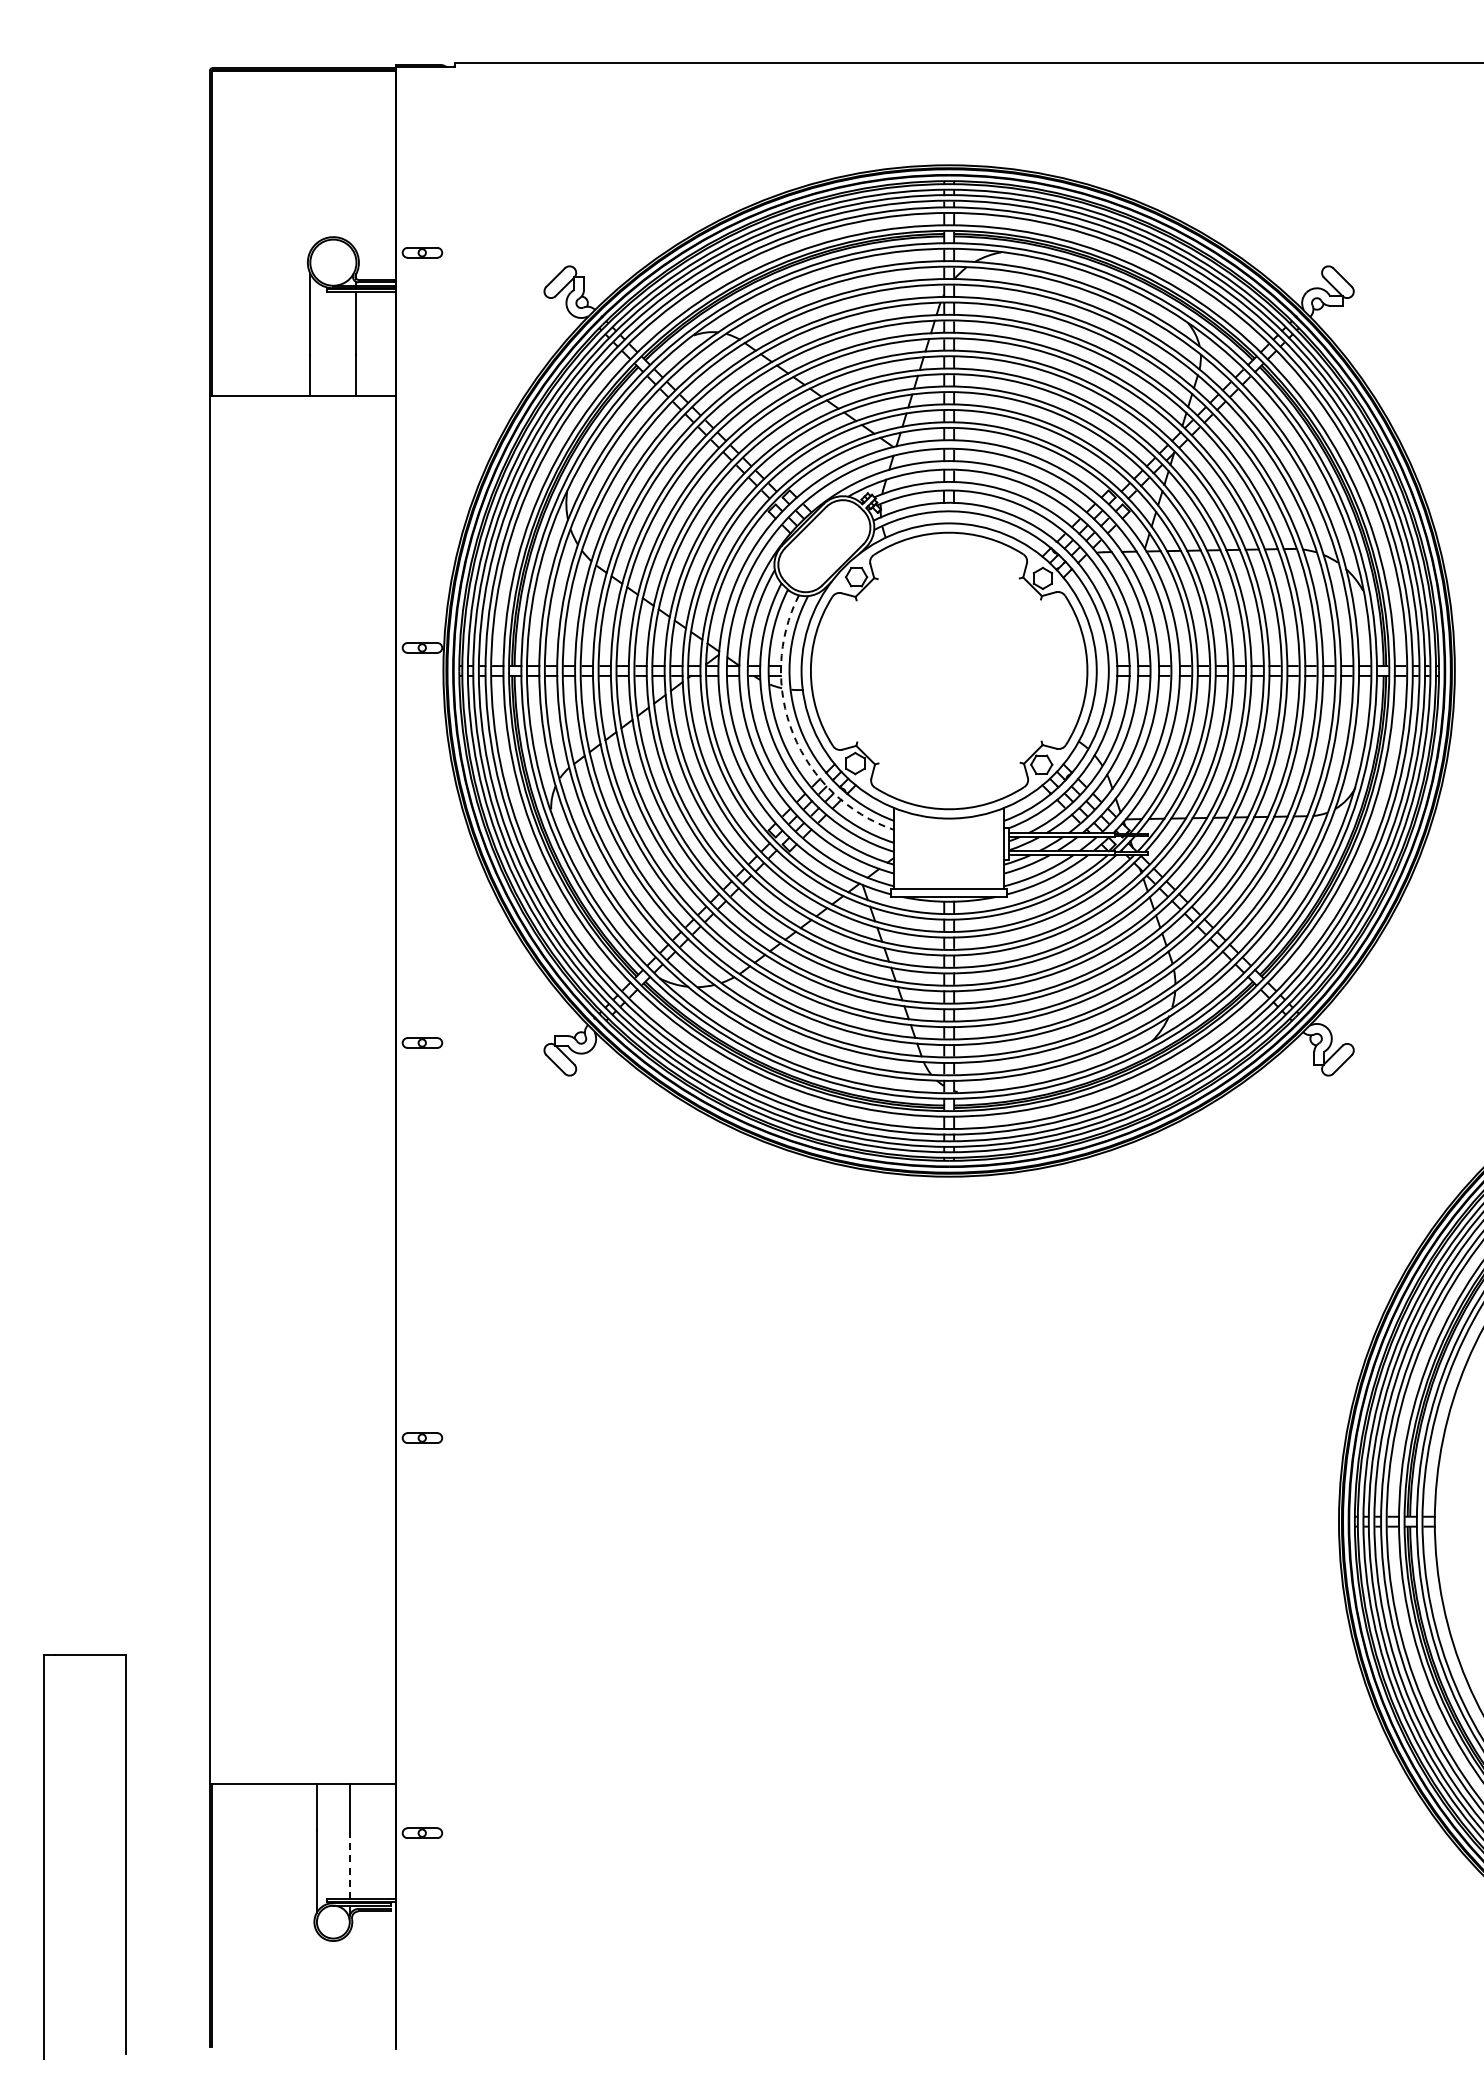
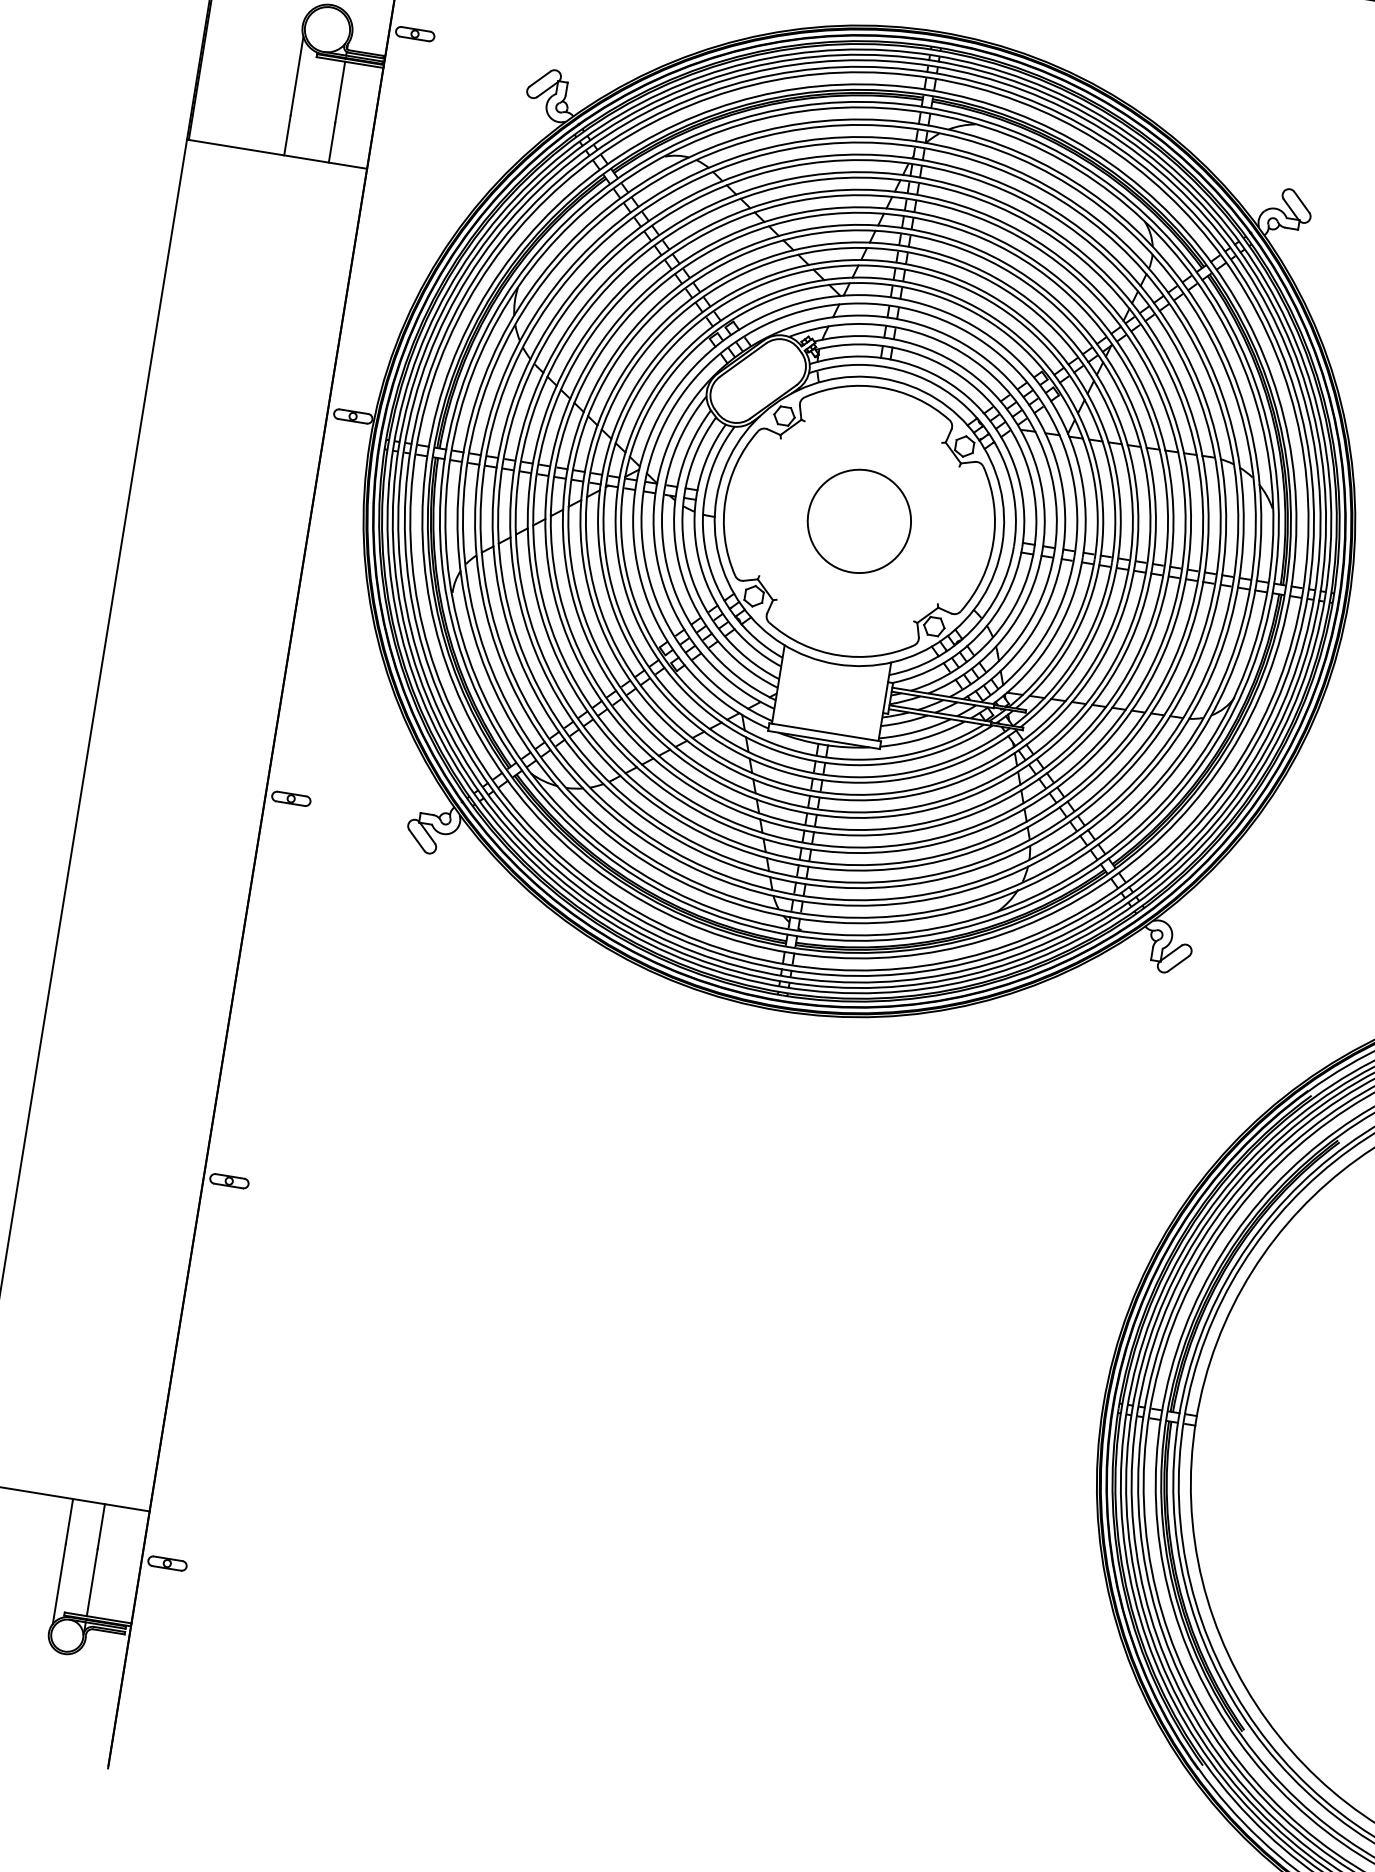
circle: (948, 670) -> (858, 520), added
arc: (793, 734) -> (698, 558), dashed -> solid
line: (349, 1864) -> (91, 1582), dashed -> solid

